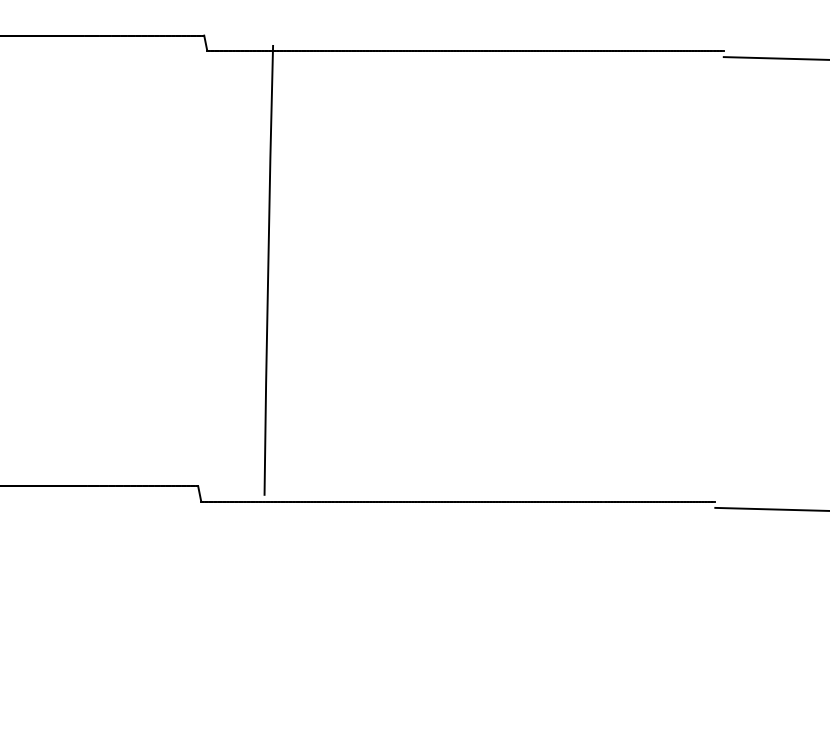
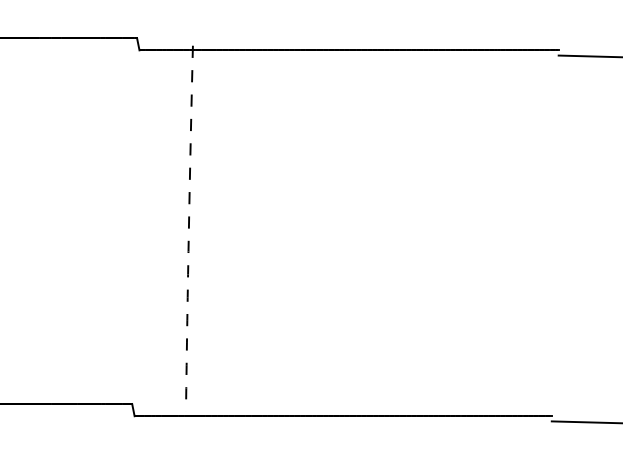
arc: (268, 270) -> (189, 228), solid -> dashed

